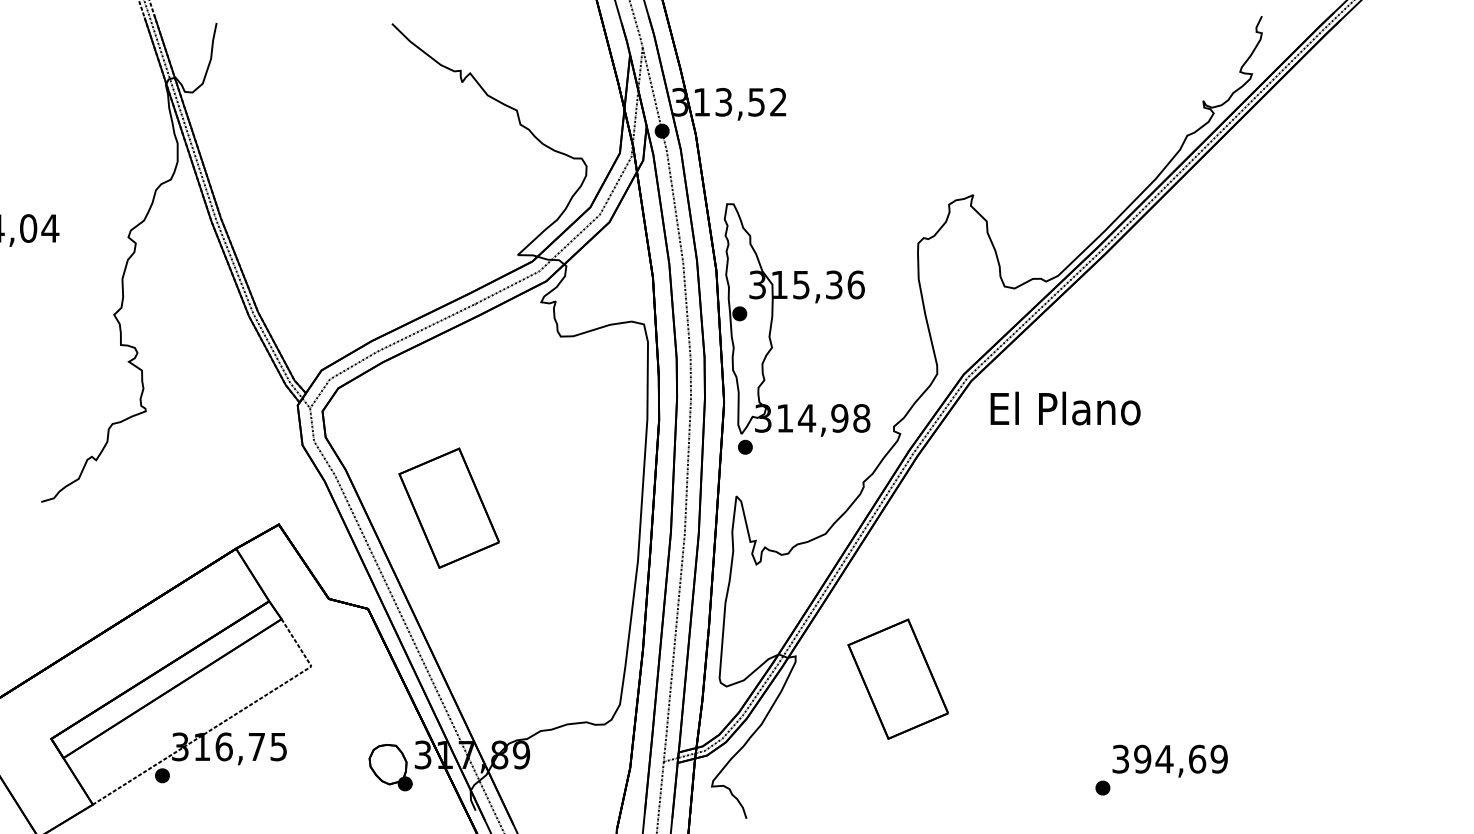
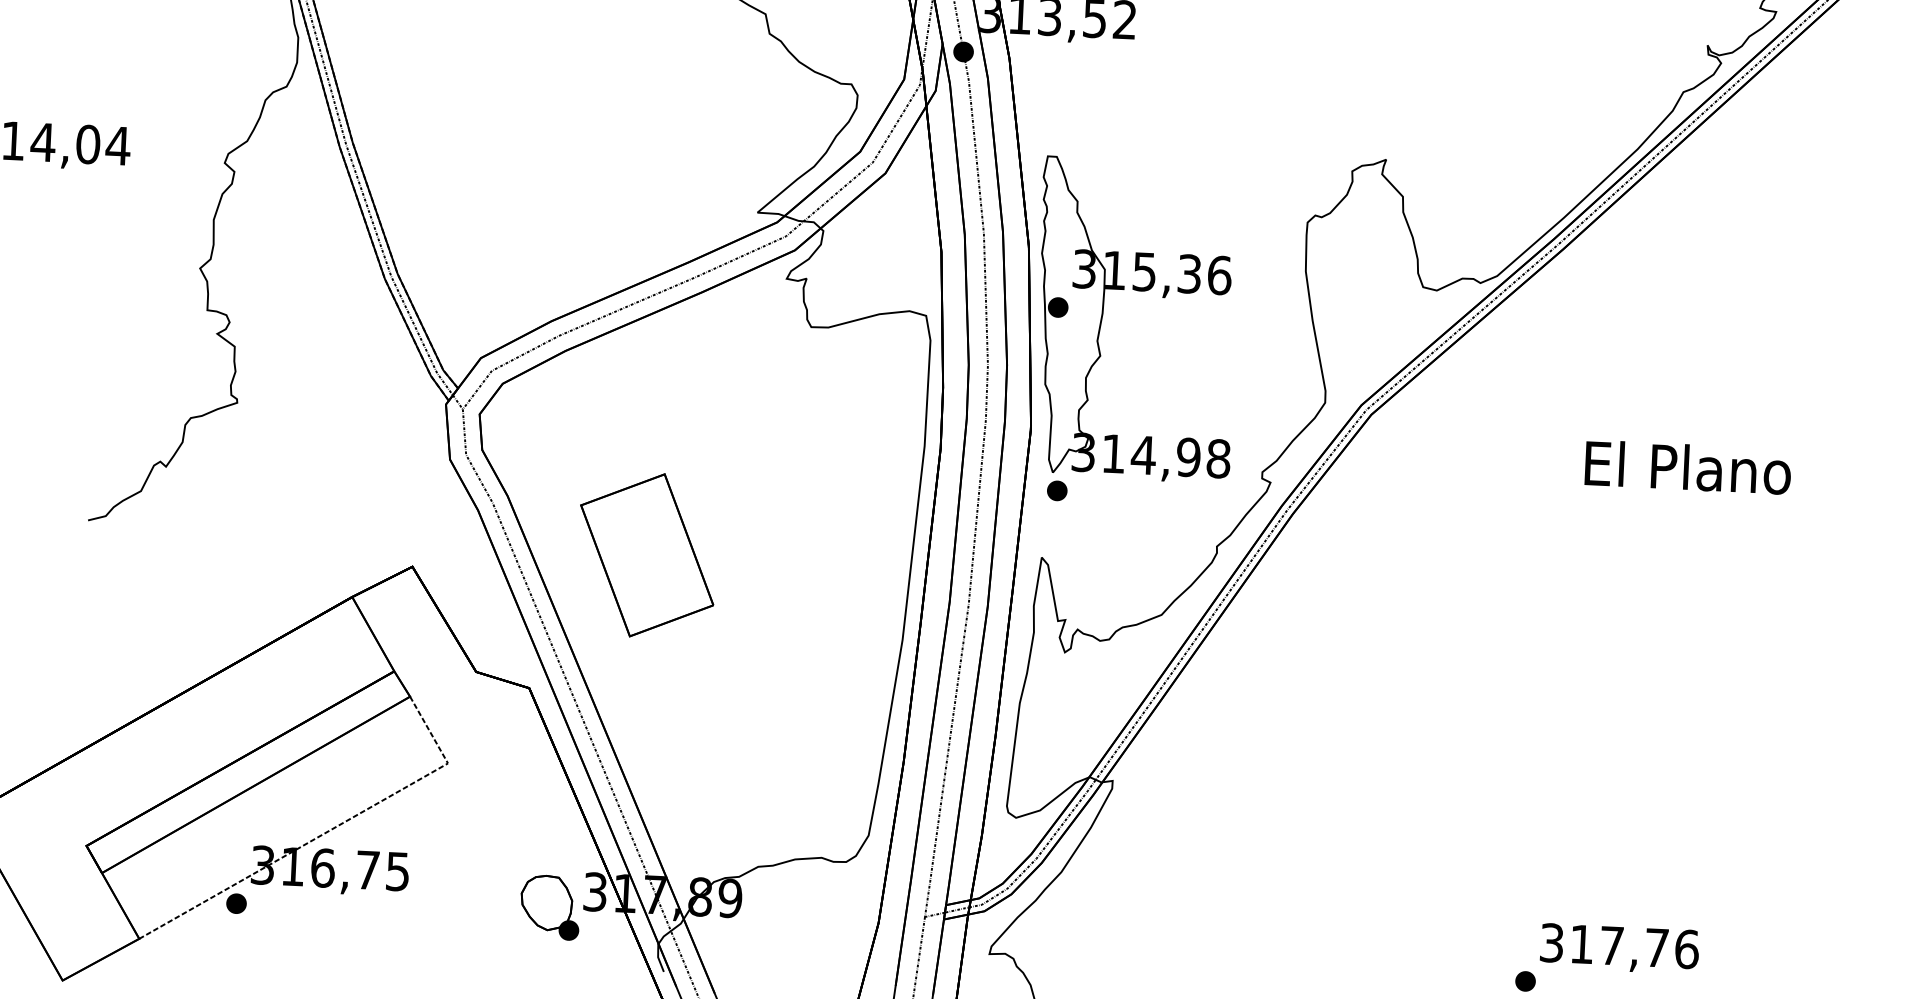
text: (1065, 408) -> (1688, 467), moved
part: (897, 678) -> (1250, 817), removed
text: (1181, 758) -> (1635, 945), 394,69 -> 317,76

